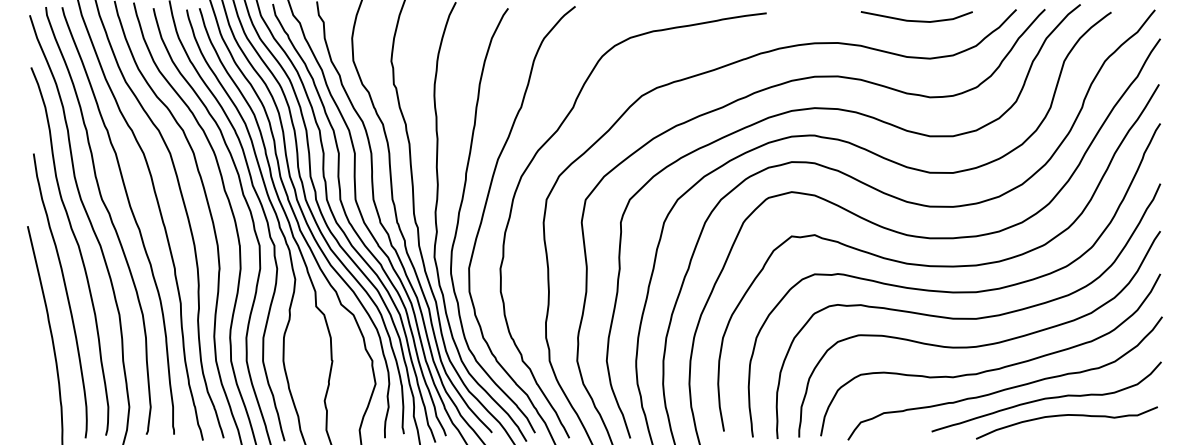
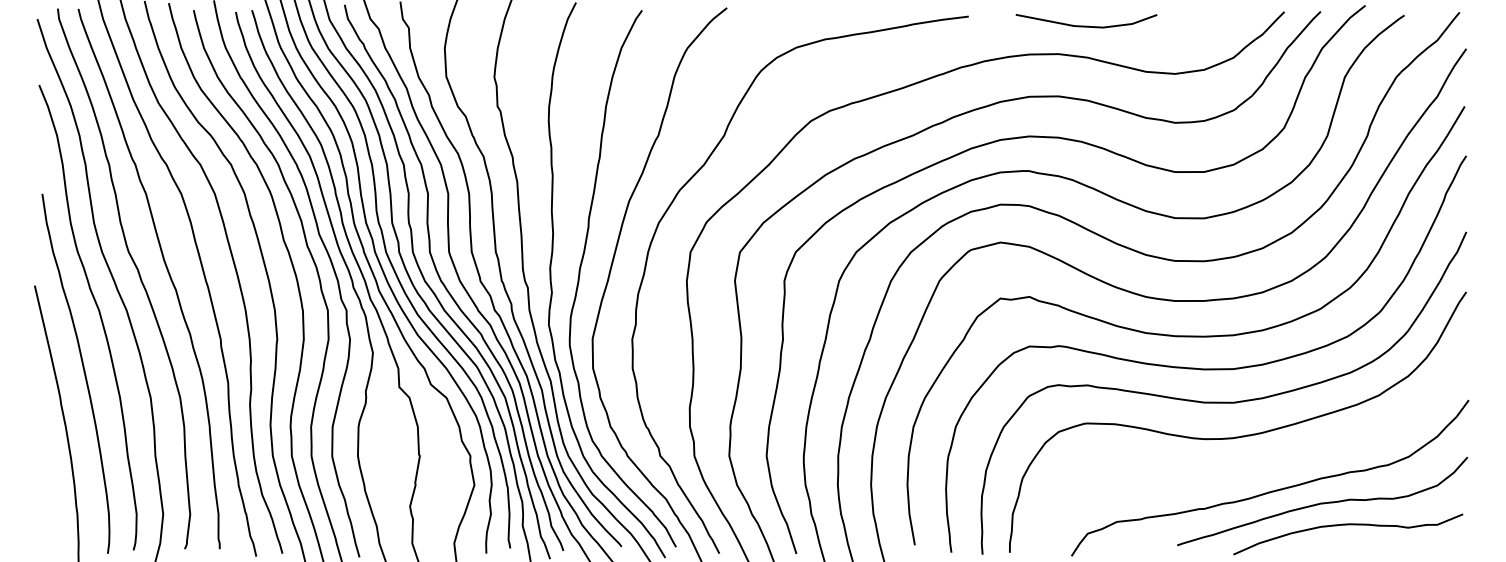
line: (916, 20) -> (1086, 25), moved
curve: (991, 369) -> (1253, 466), removed

